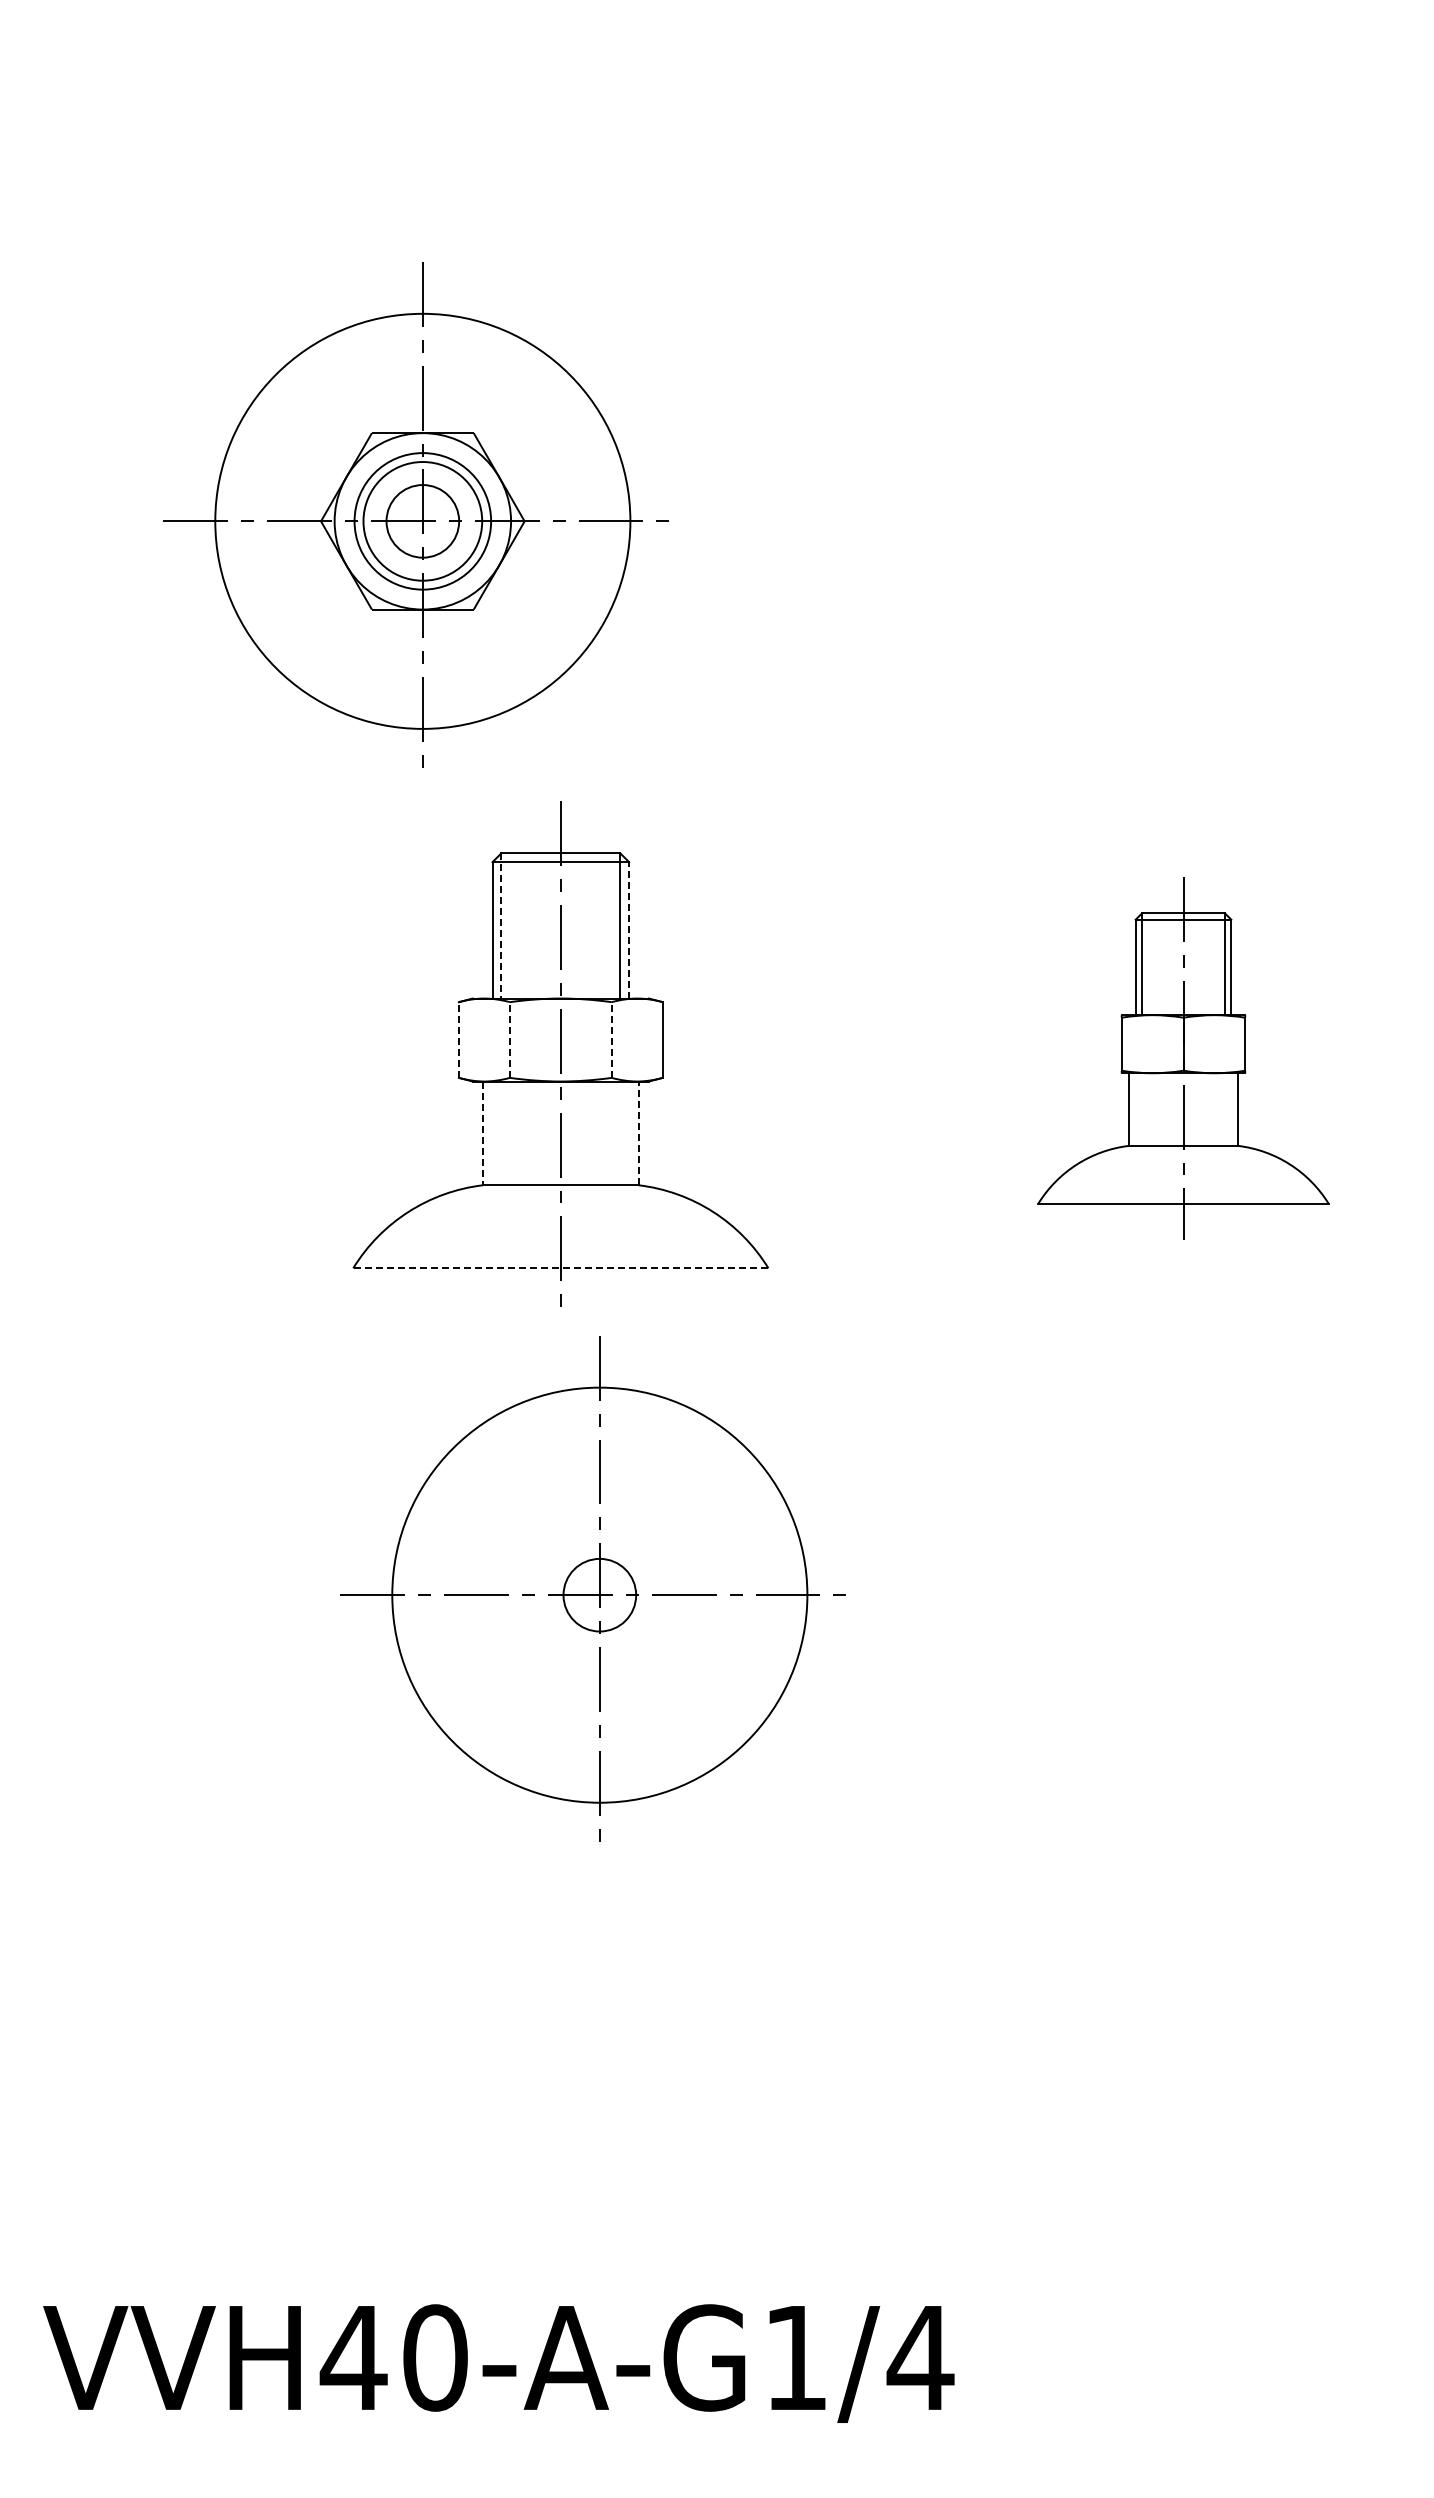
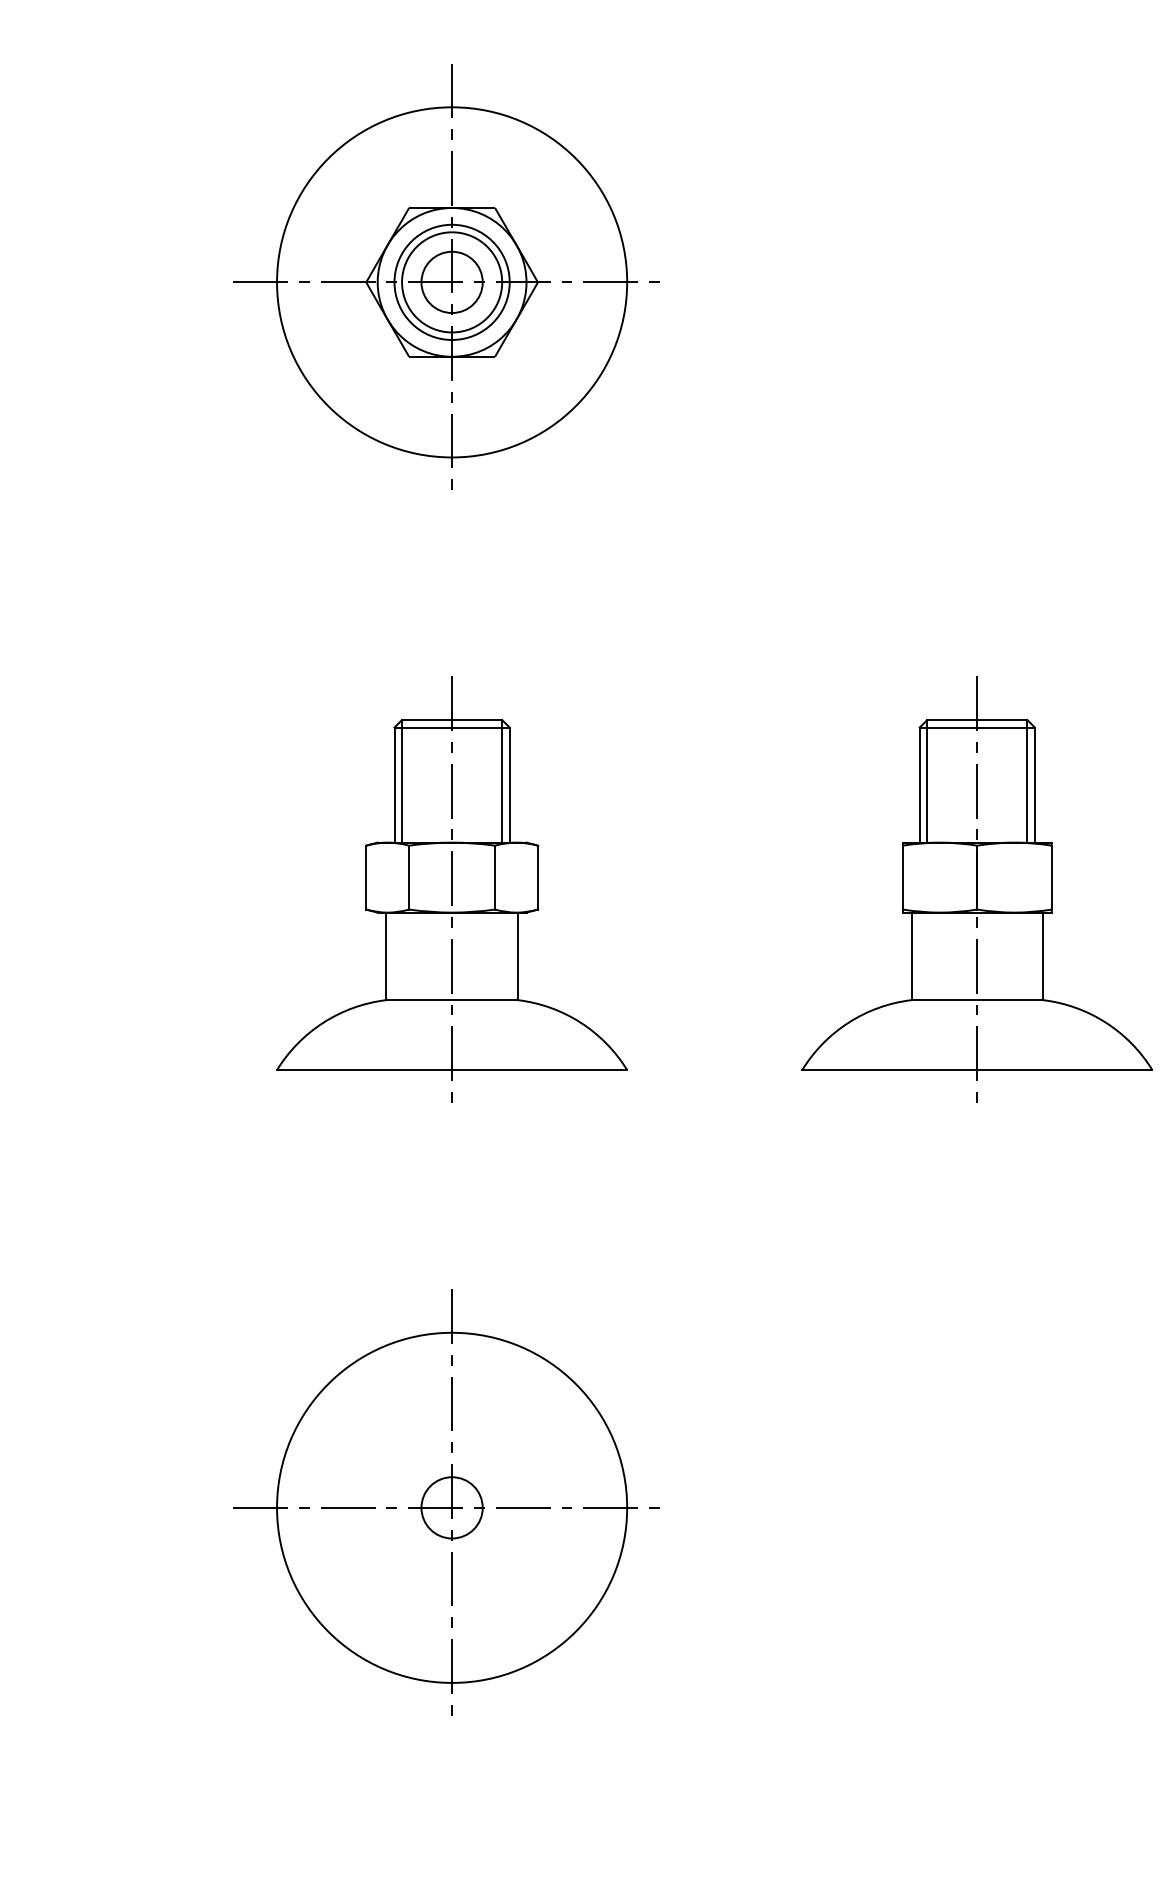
part: (415, 514) -> (445, 276), moved
line: (501, 925) -> (402, 781), dashed -> solid
line: (629, 929) -> (510, 784), dashed -> solid
line: (459, 1040) -> (366, 878), dashed -> solid
line: (509, 1040) -> (408, 878), dashed -> solid
line: (611, 1040) -> (494, 878), dashed -> solid
part: (1183, 1053) -> (977, 888), size x1.43
line: (483, 1133) -> (386, 956), dashed -> solid
line: (638, 1133) -> (517, 956), dashed -> solid
line: (560, 1268) -> (451, 1070), dashed -> solid
part: (592, 1588) -> (445, 1502), moved

